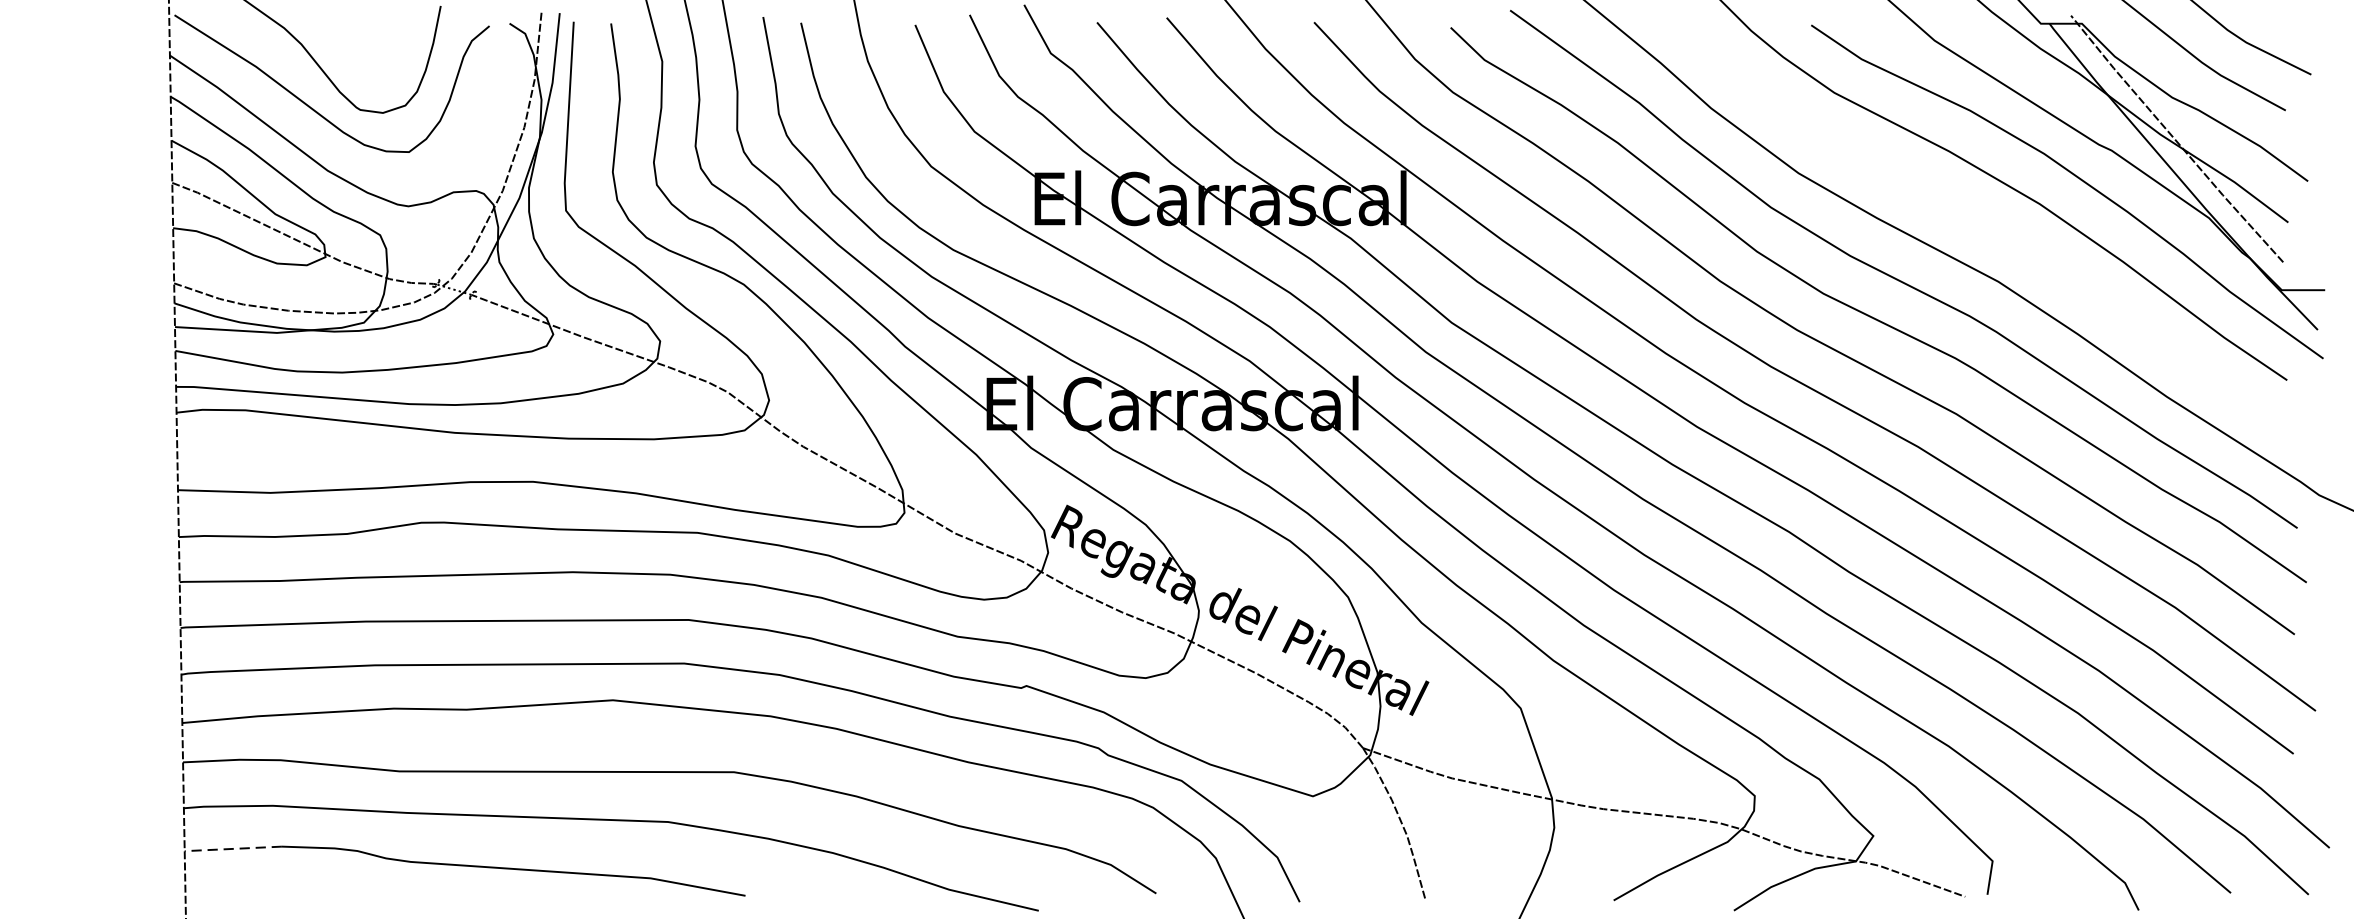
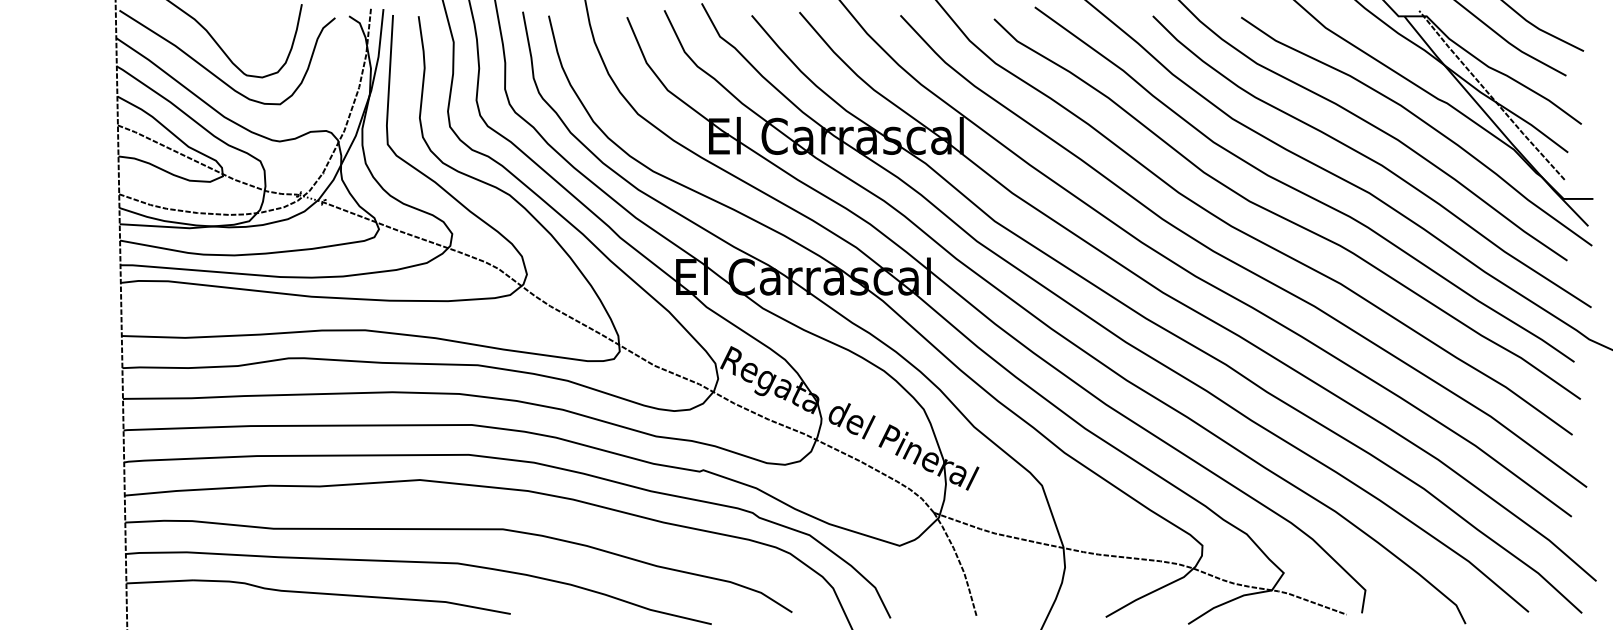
curve: (2001, 234) -> (1371, 160), added
line: (232, 848) -> (159, 581), dashed -> solid

